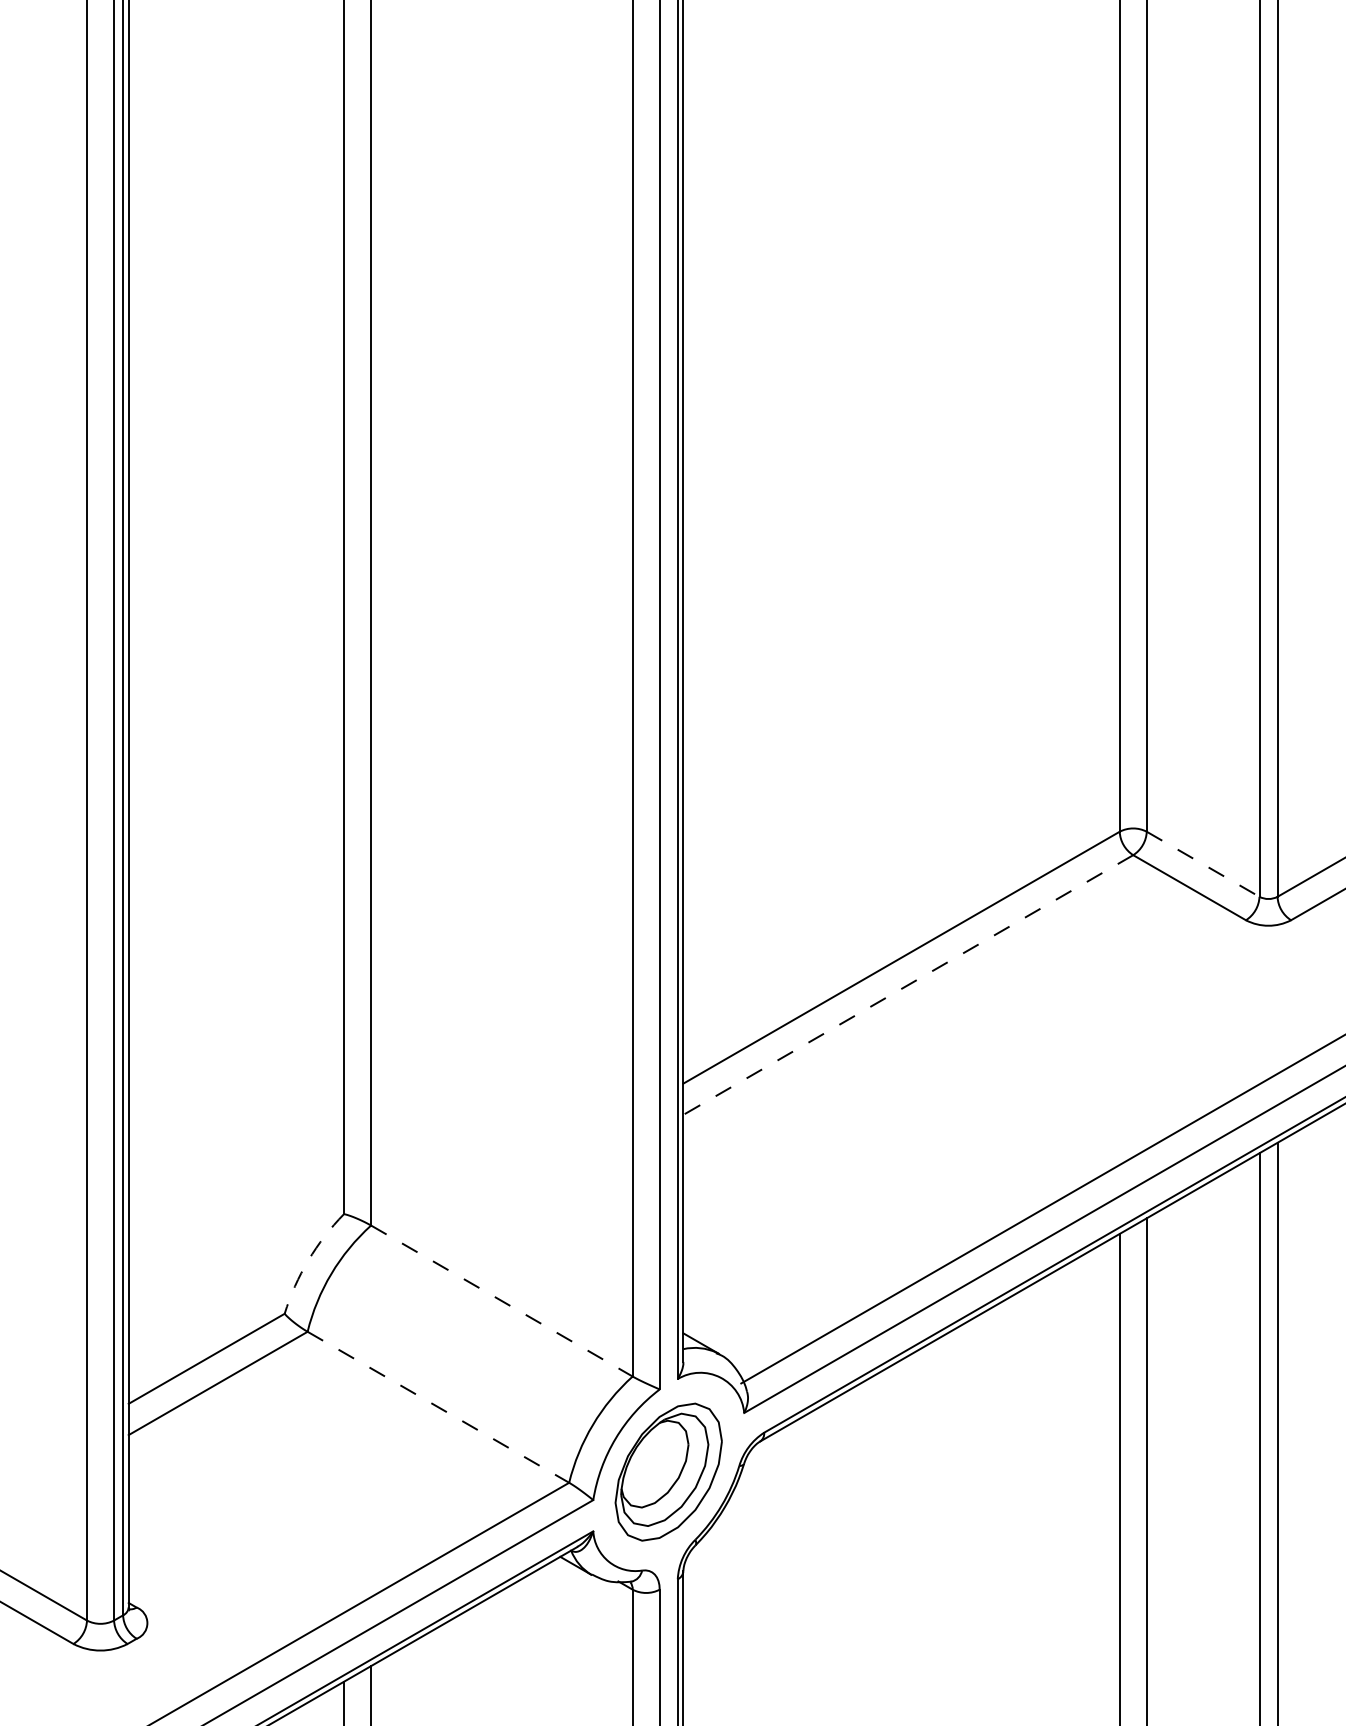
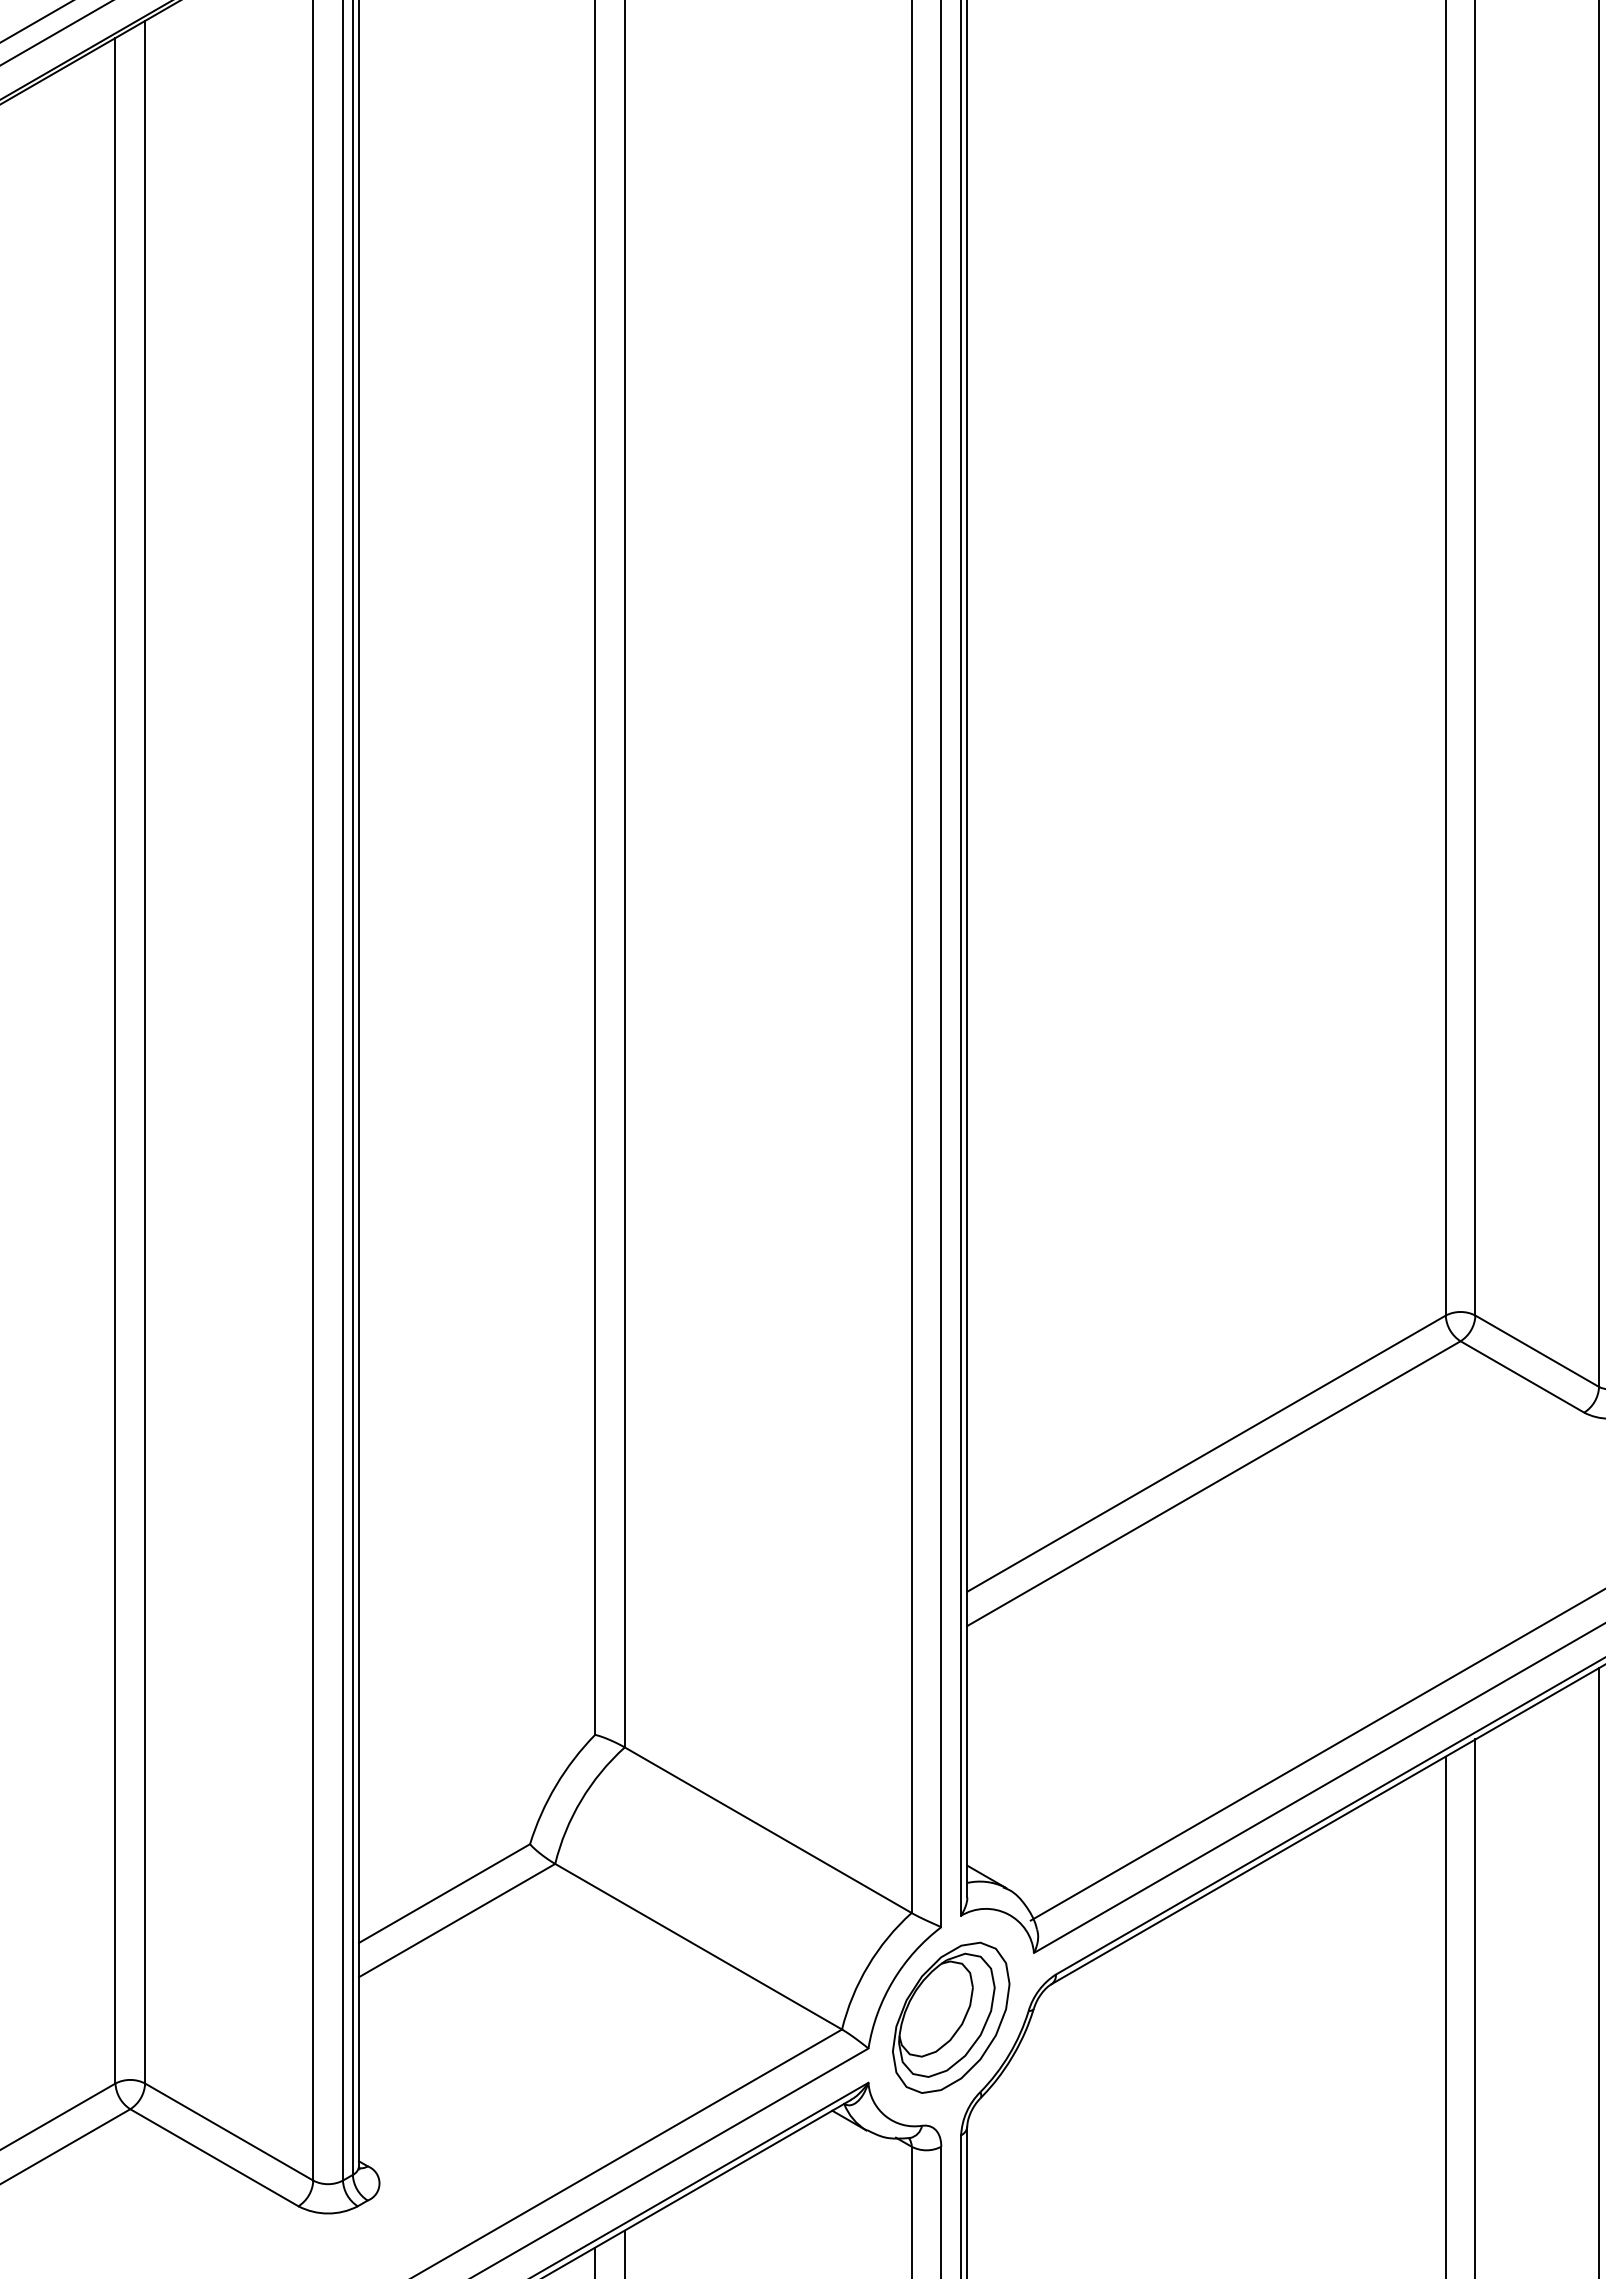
line: (1203, 864) -> (1537, 1351), dashed -> solid
line: (907, 984) -> (1213, 1483), dashed -> solid
arc: (308, 1260) -> (556, 1785), dashed -> solid
line: (502, 1301) -> (768, 1830), dashed -> solid
line: (438, 1407) -> (698, 1946), dashed -> solid

